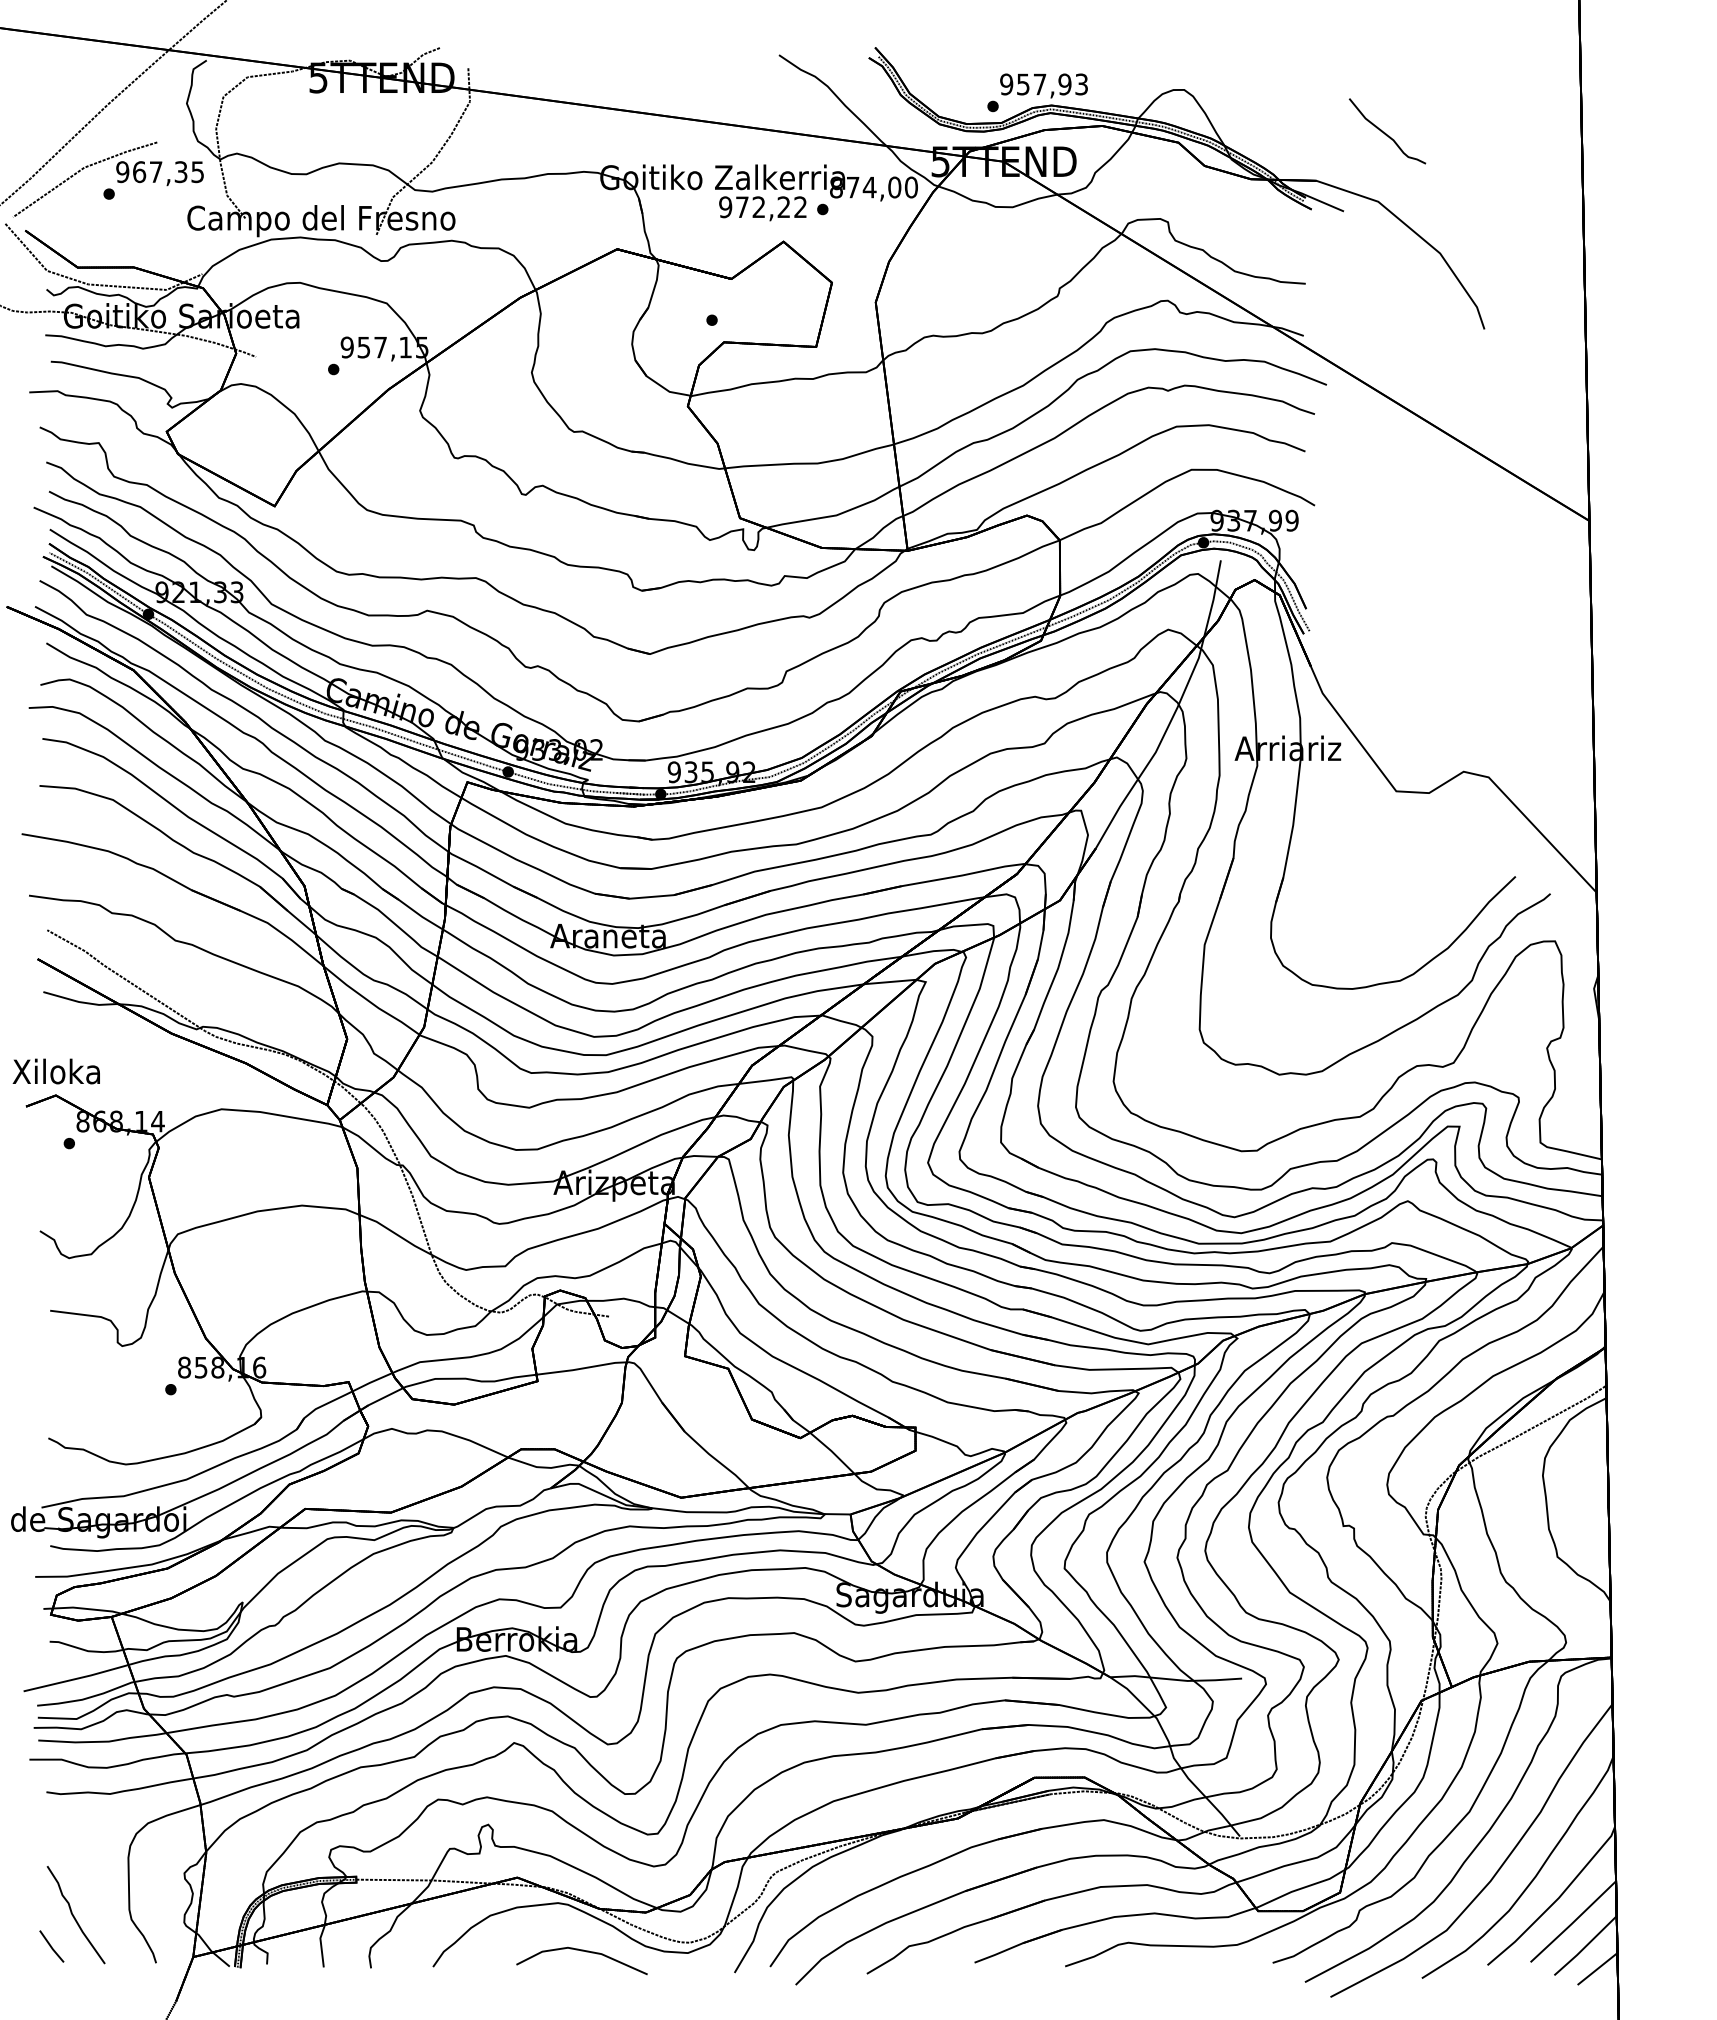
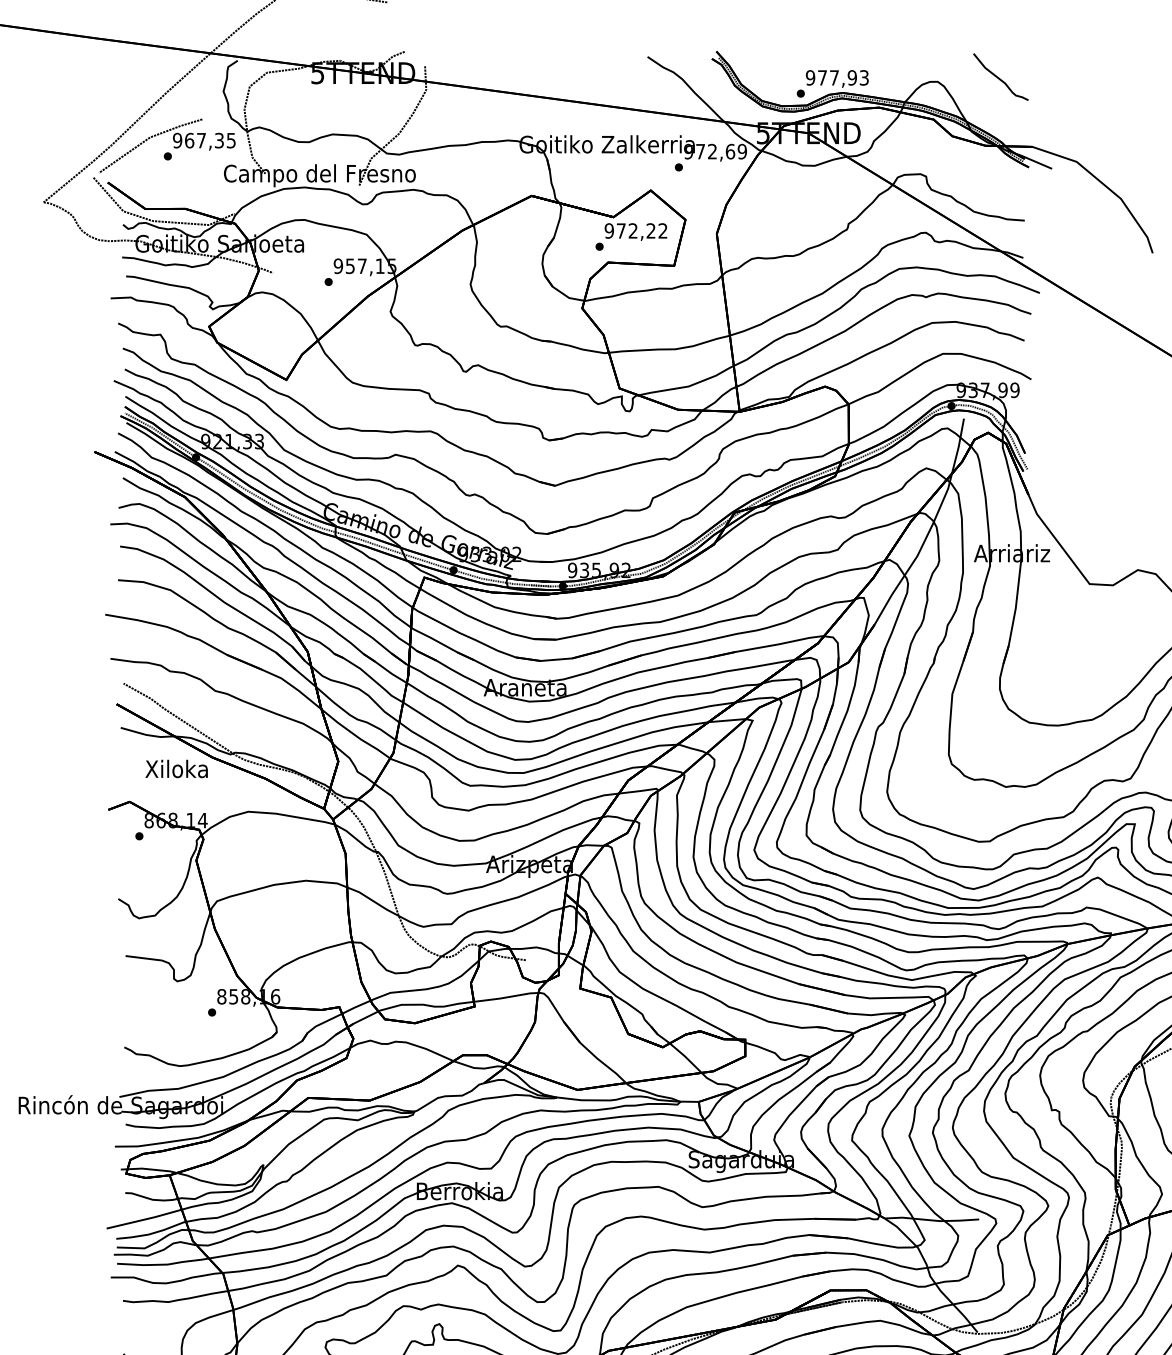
text: (1023, 84) -> (822, 77), 957,93 -> 977,93
part: (1387, 131) -> (1000, 77), moved
text: (873, 187) -> (715, 151), 874,00 -> 972,69
text: (762, 208) -> (635, 231), moved
text: (55, 1071) -> (176, 768), moved

